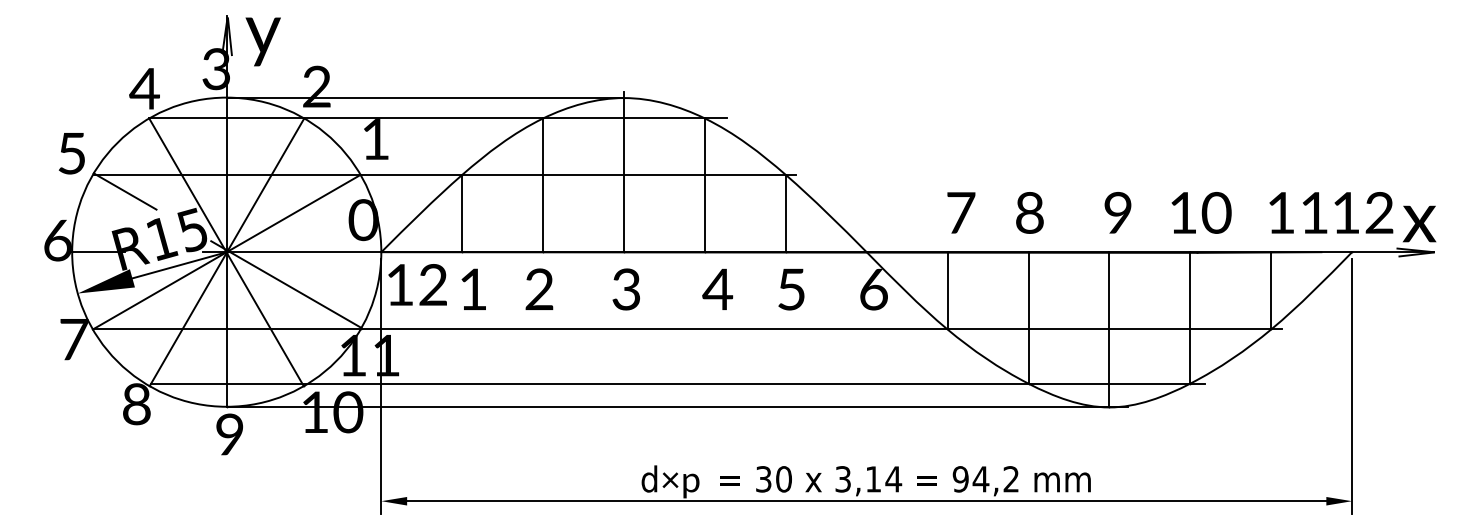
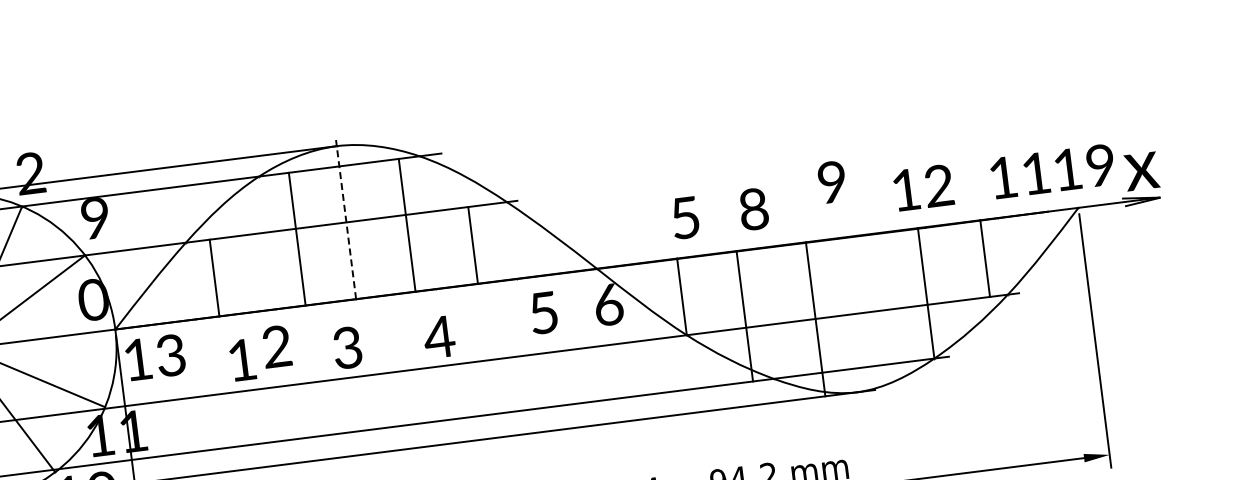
text: (375, 139) -> (95, 218), 1 -> 9
line: (624, 171) -> (346, 218), solid -> dashed
line: (543, 185) -> (297, 239), moved
line: (704, 185) -> (406, 225), moved
text: (961, 212) -> (685, 217), 7 -> 5
text: (1117, 212) -> (831, 181), moved
text: (1216, 212) -> (938, 185), 10 -> 12
text: (1379, 212) -> (1100, 165), 12 -> 19
line: (462, 213) -> (214, 277), moved
line: (785, 213) -> (472, 245), moved
text: (432, 285) -> (170, 356), 12 -> 13
text: (473, 288) -> (242, 359), moved
text: (717, 288) -> (438, 336), moved
text: (625, 289) -> (346, 347), moved
text: (791, 289) -> (543, 312), moved
line: (1271, 290) -> (985, 258), moved
line: (1028, 317) -> (744, 315), moved
line: (1109, 329) -> (815, 318), moved

